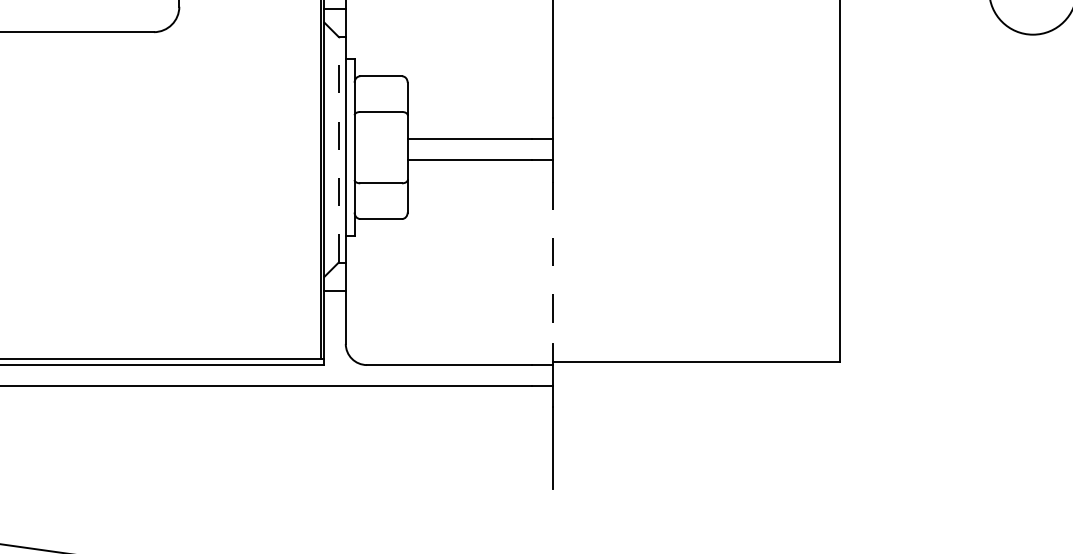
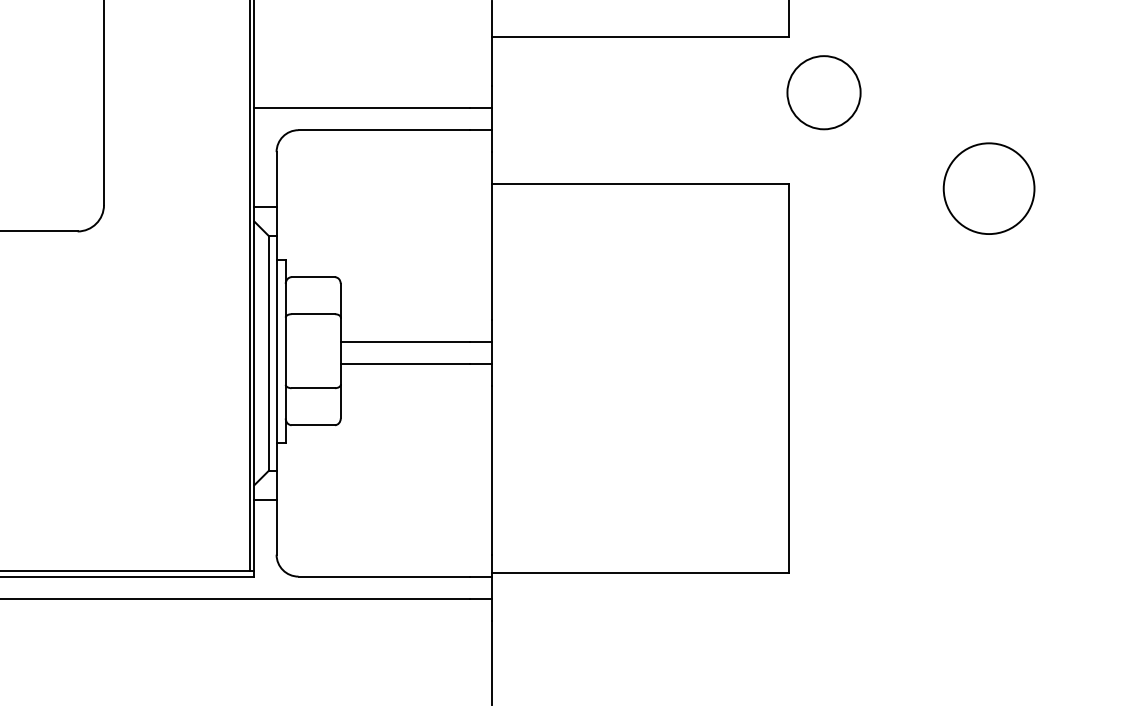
line: (338, 148) -> (269, 352), dashed -> solid
line: (553, 263) -> (491, 471), dashed -> solid

